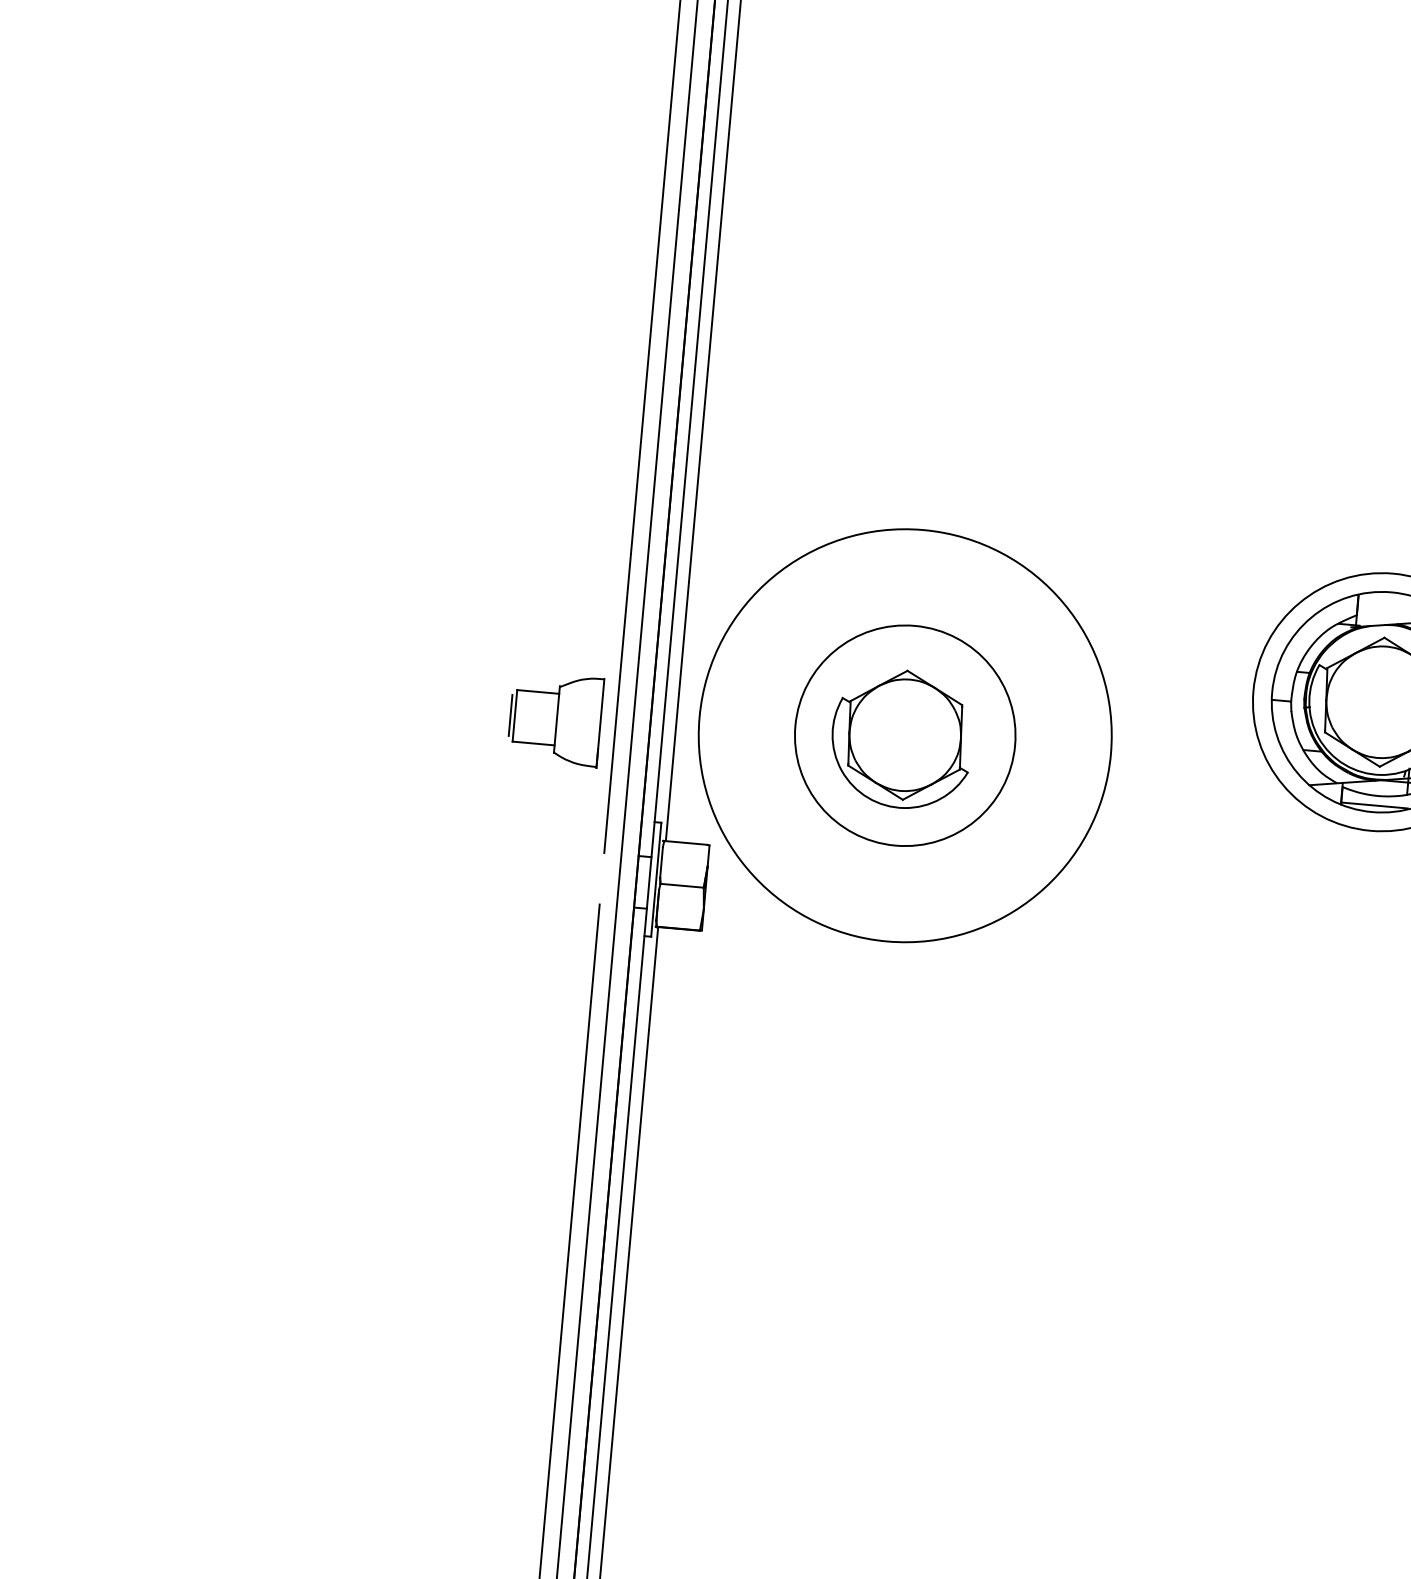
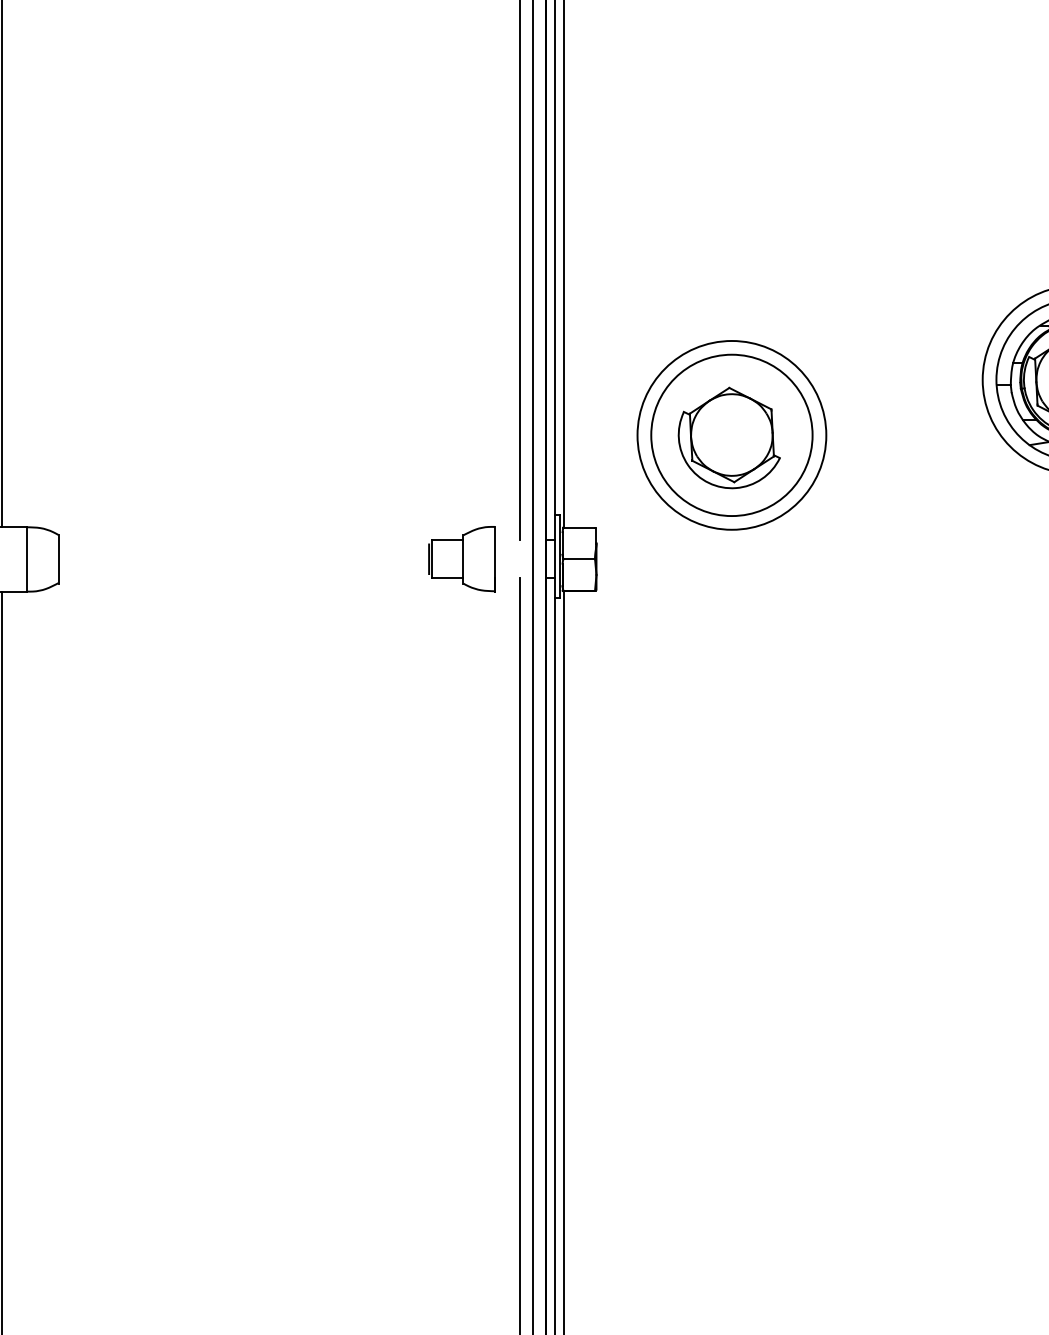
part: (554, 719) -> (461, 559), moved
circle: (904, 735) -> (731, 435), size x0.62

